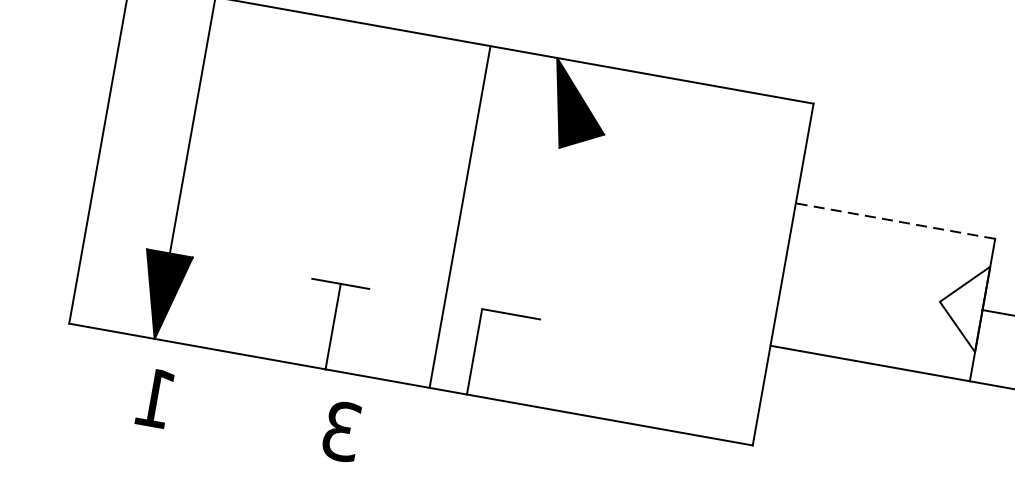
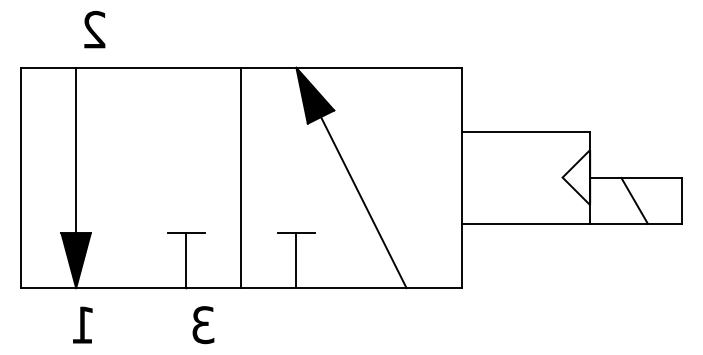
line: (460, 216) -> (241, 177), moved
line: (894, 221) -> (525, 132), dashed -> solid
line: (624, 285) -> (363, 202), added
line: (474, 351) -> (296, 260), moved

